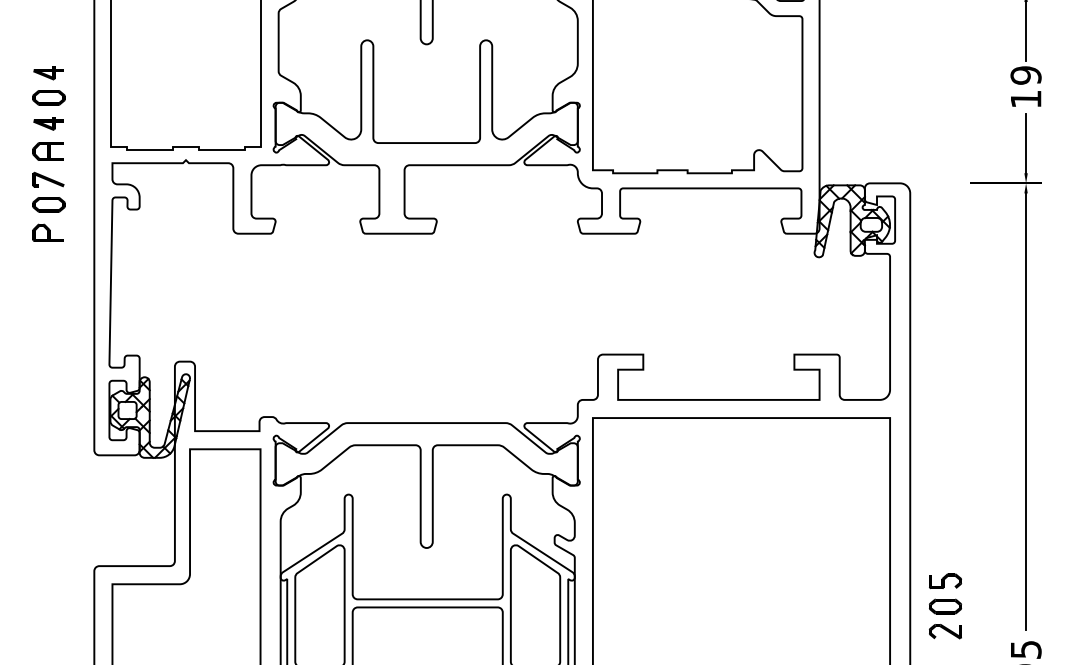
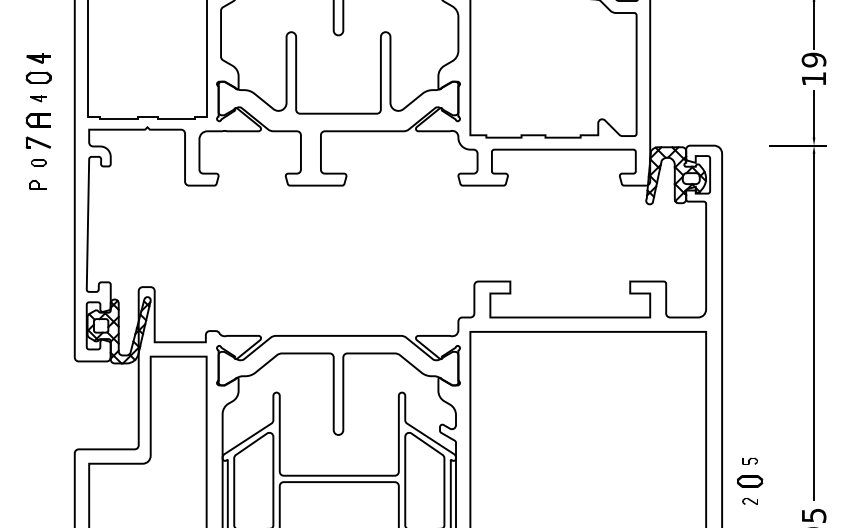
part: (48, 123) -> (38, 98), size x0.7
part: (48, 204) -> (38, 162), size x0.6
part: (47, 232) -> (37, 184), size x0.7
part: (945, 580) -> (750, 460), size x0.6
part: (945, 631) -> (750, 501), size x0.6

